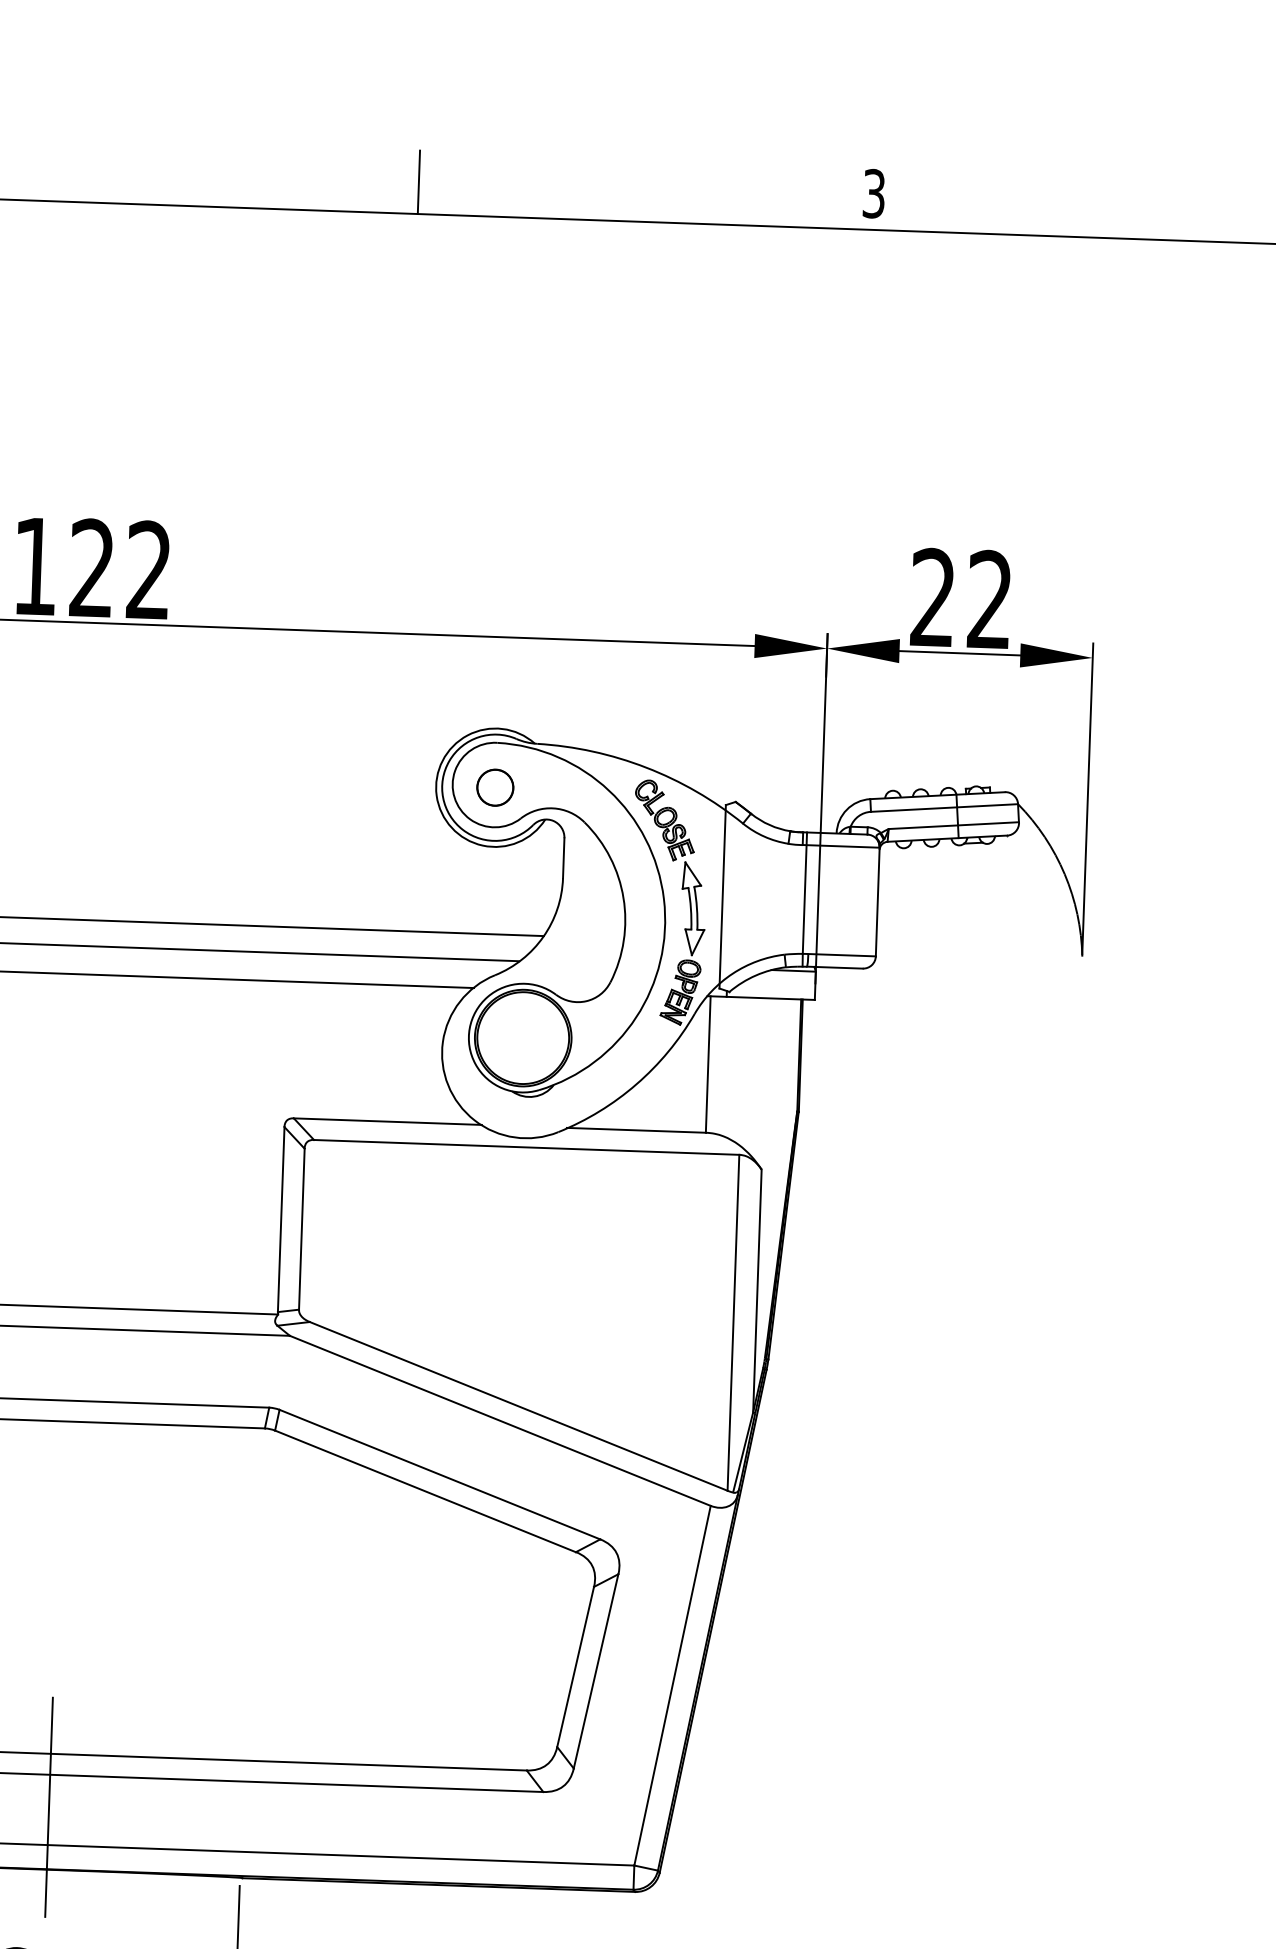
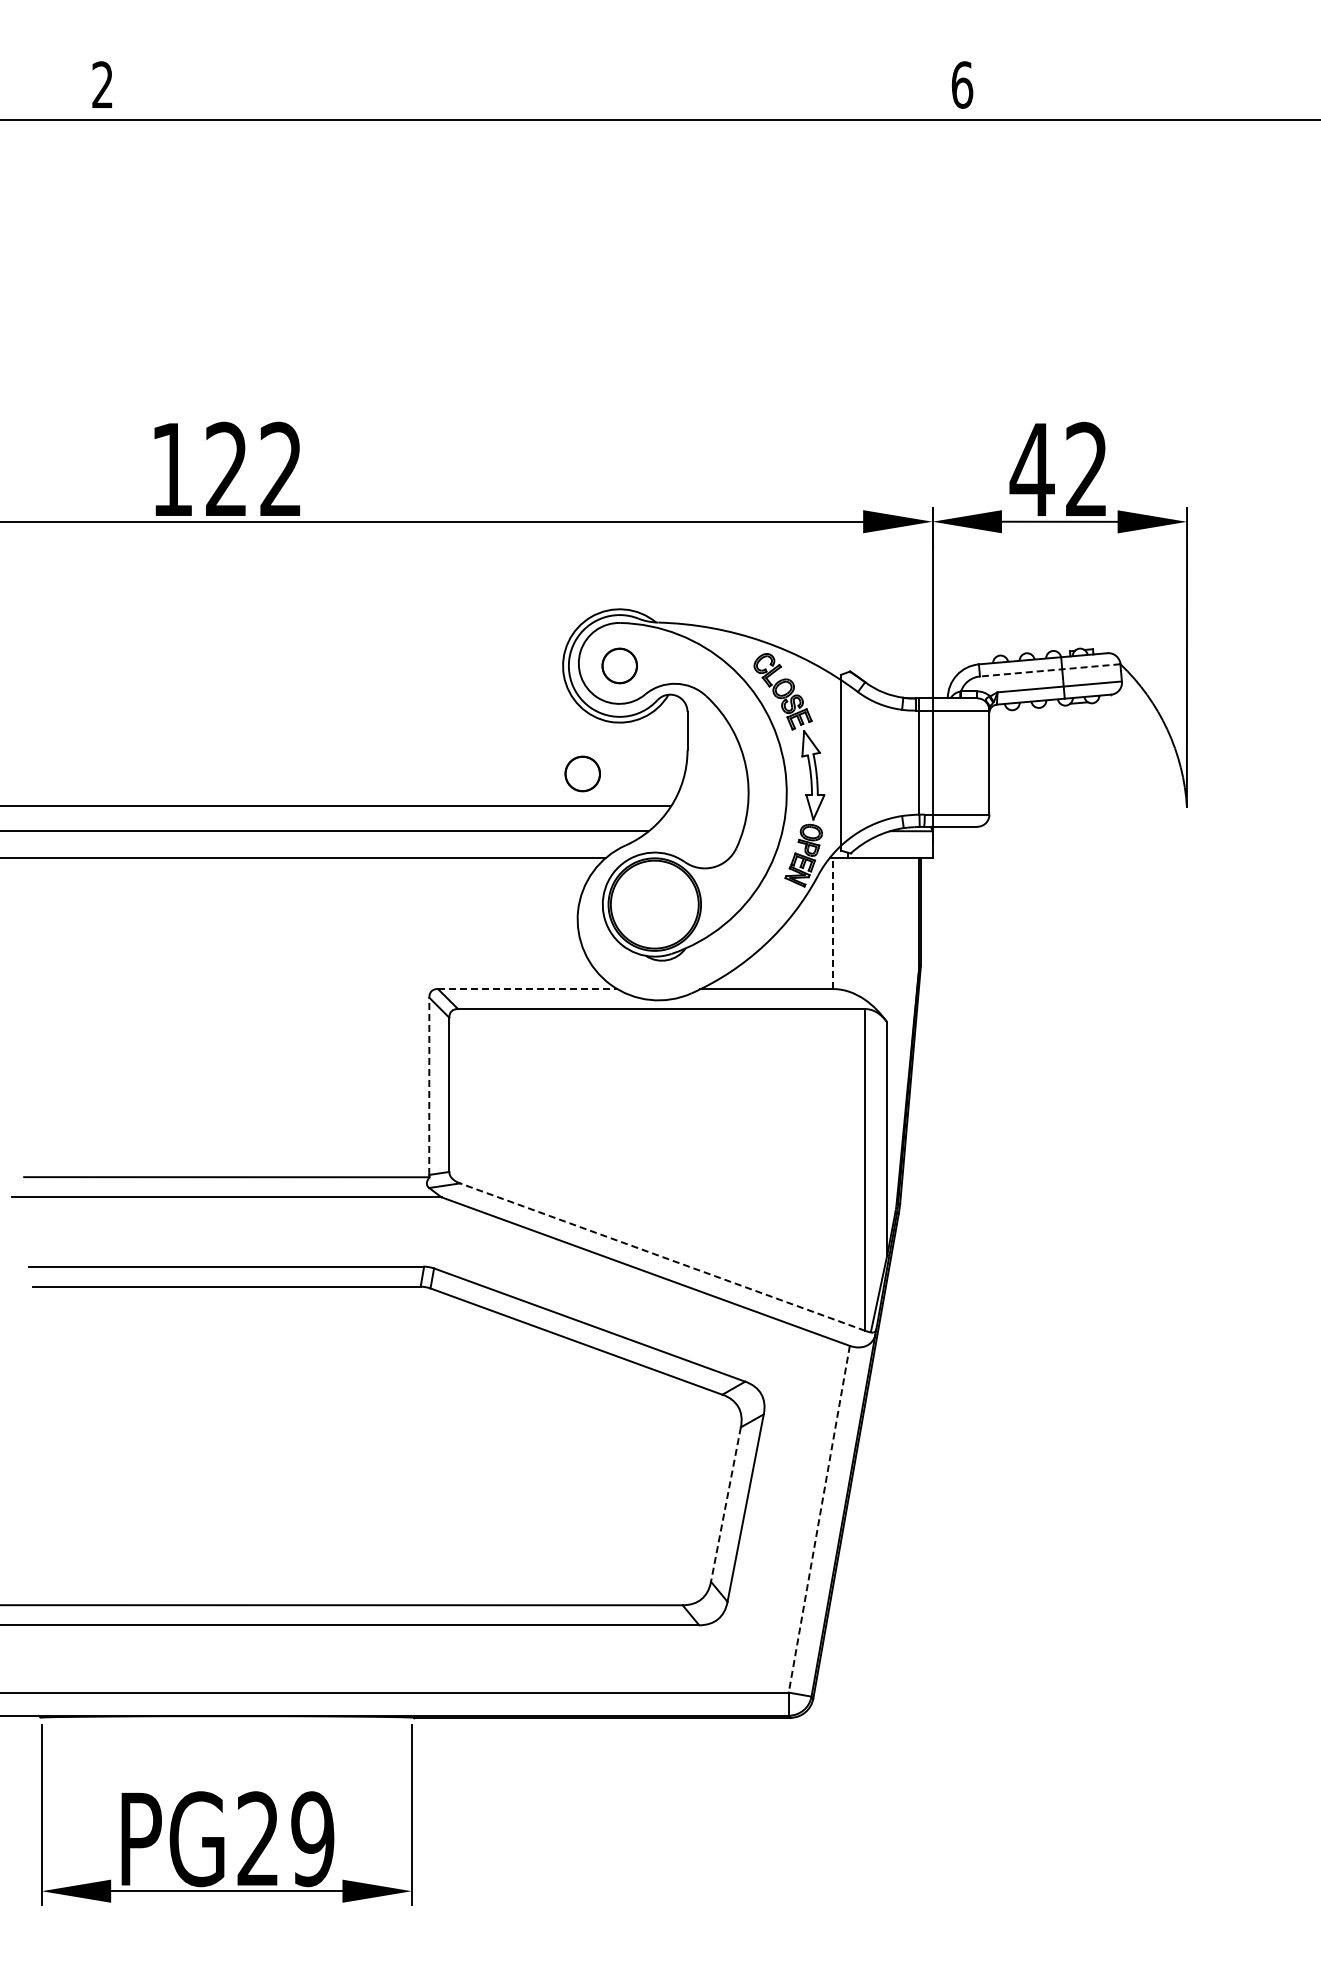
line: (419, 181) -> (526, 88), removed
text: (874, 193) -> (962, 84), 3 -> 6
text: (932, 596) -> (1031, 468), 22 -> 42
line: (943, 808) -> (1049, 670), solid -> dashed
part: (452, 898) -> (582, 773), added
line: (708, 1064) -> (832, 923), solid -> dashed
line: (388, 1122) -> (528, 989), solid -> dashed
line: (281, 1219) -> (429, 1086), solid -> dashed
line: (518, 1406) -> (662, 1257), solid -> dashed
line: (575, 1666) -> (725, 1504), solid -> dashed
line: (672, 1685) -> (819, 1519), solid -> dashed
line: (48, 1807) -> (226, 1656), removed

